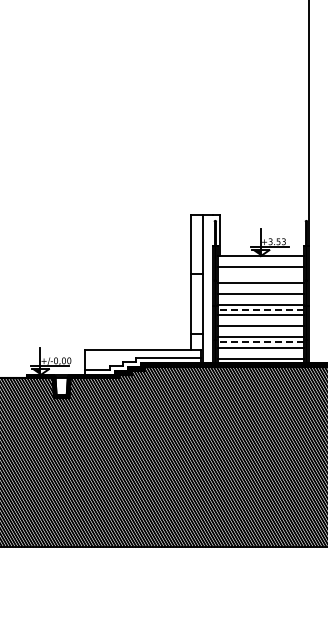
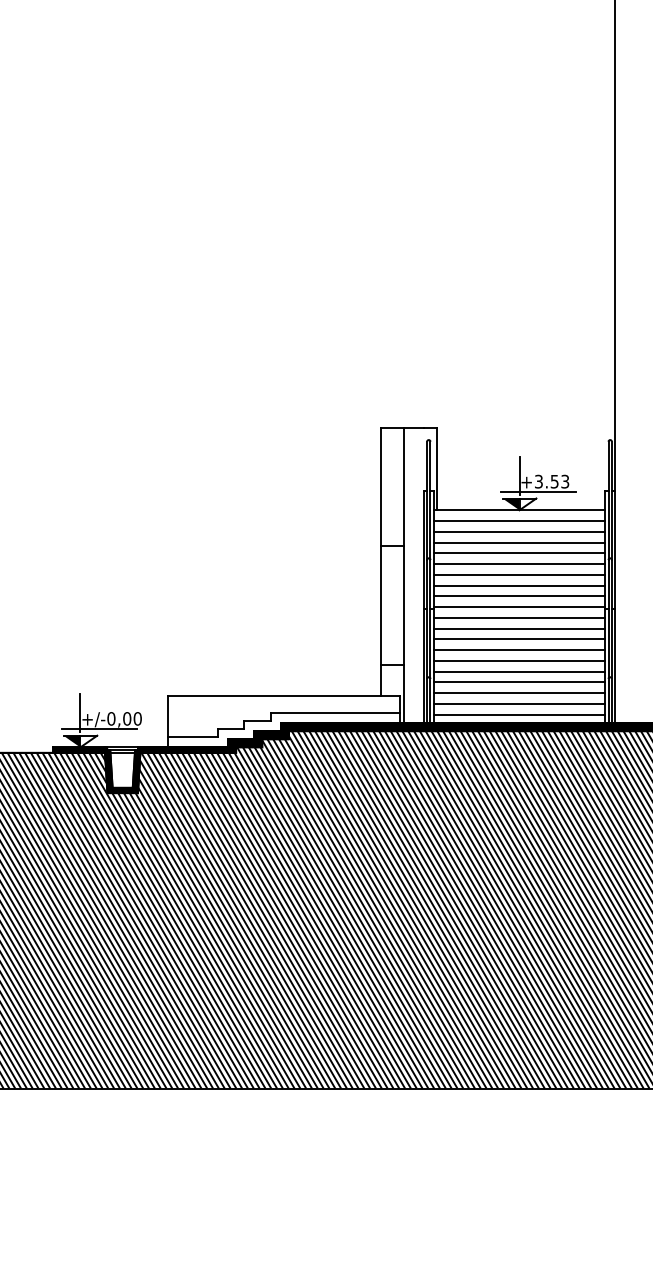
line: (260, 261) -> (518, 520), added
line: (260, 272) -> (518, 542), added
line: (260, 277) -> (518, 552), added
line: (260, 288) -> (518, 574), added
line: (260, 299) -> (518, 596), added
line: (260, 310) -> (518, 618), dashed -> solid
line: (260, 320) -> (518, 638), added
line: (260, 331) -> (518, 660), added
line: (260, 342) -> (518, 682), dashed -> solid
line: (260, 353) -> (518, 704), added

